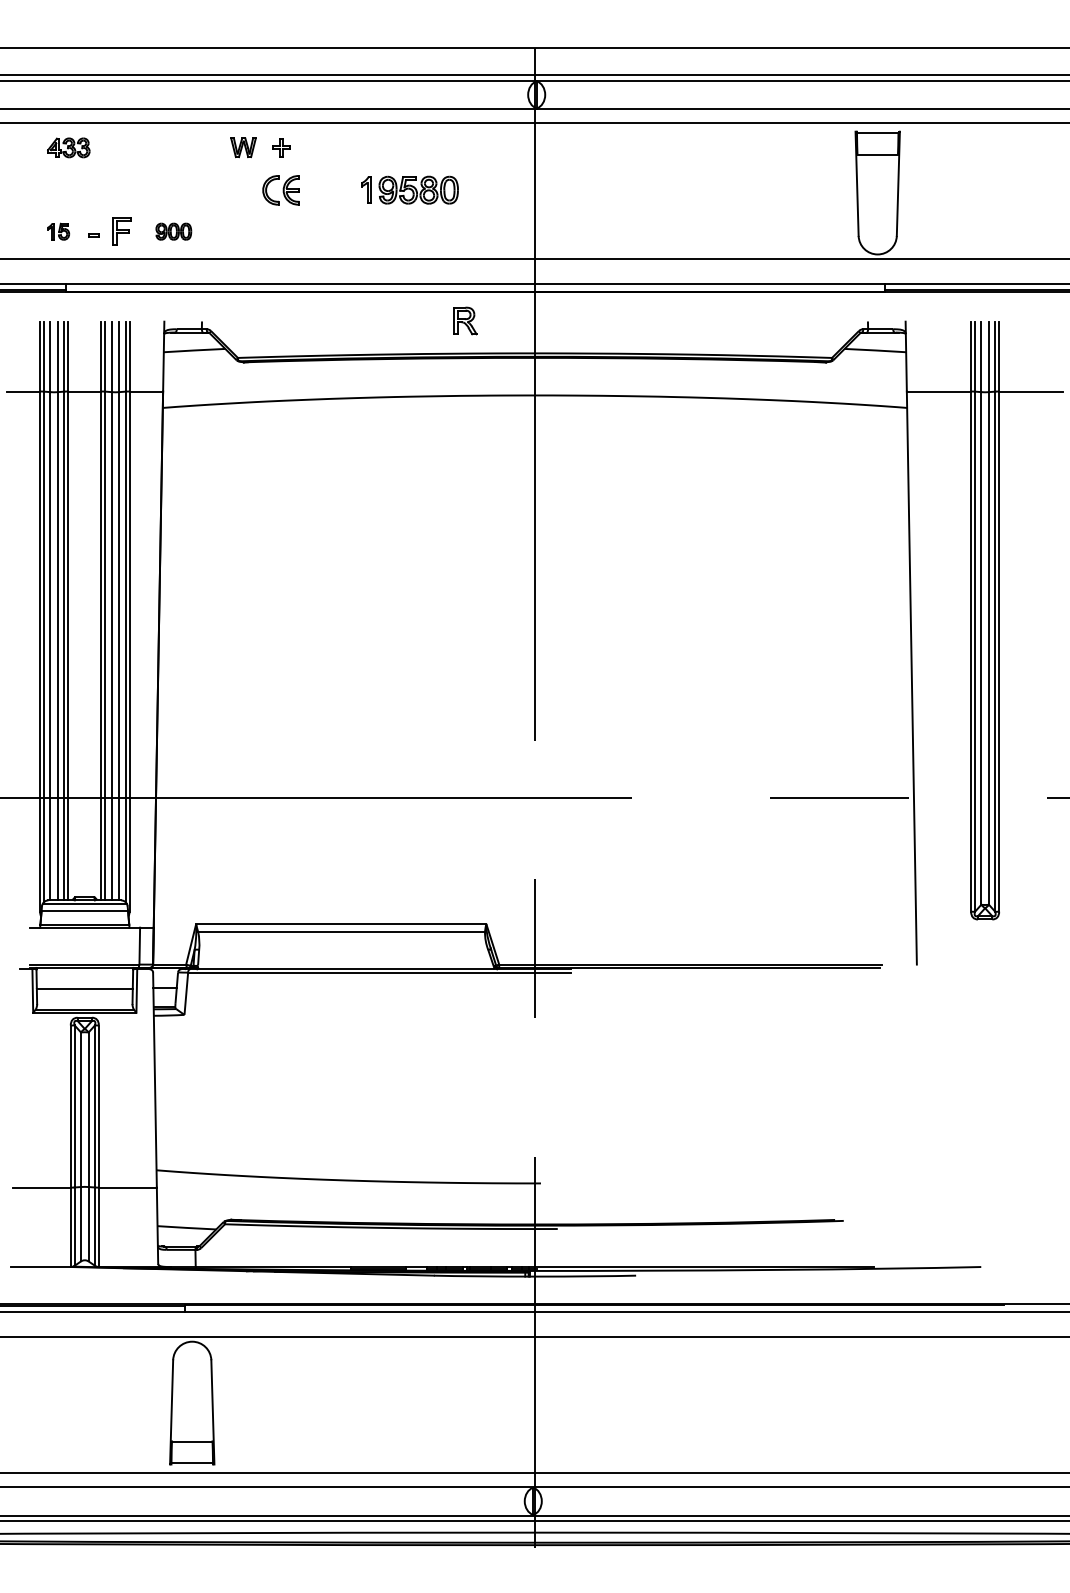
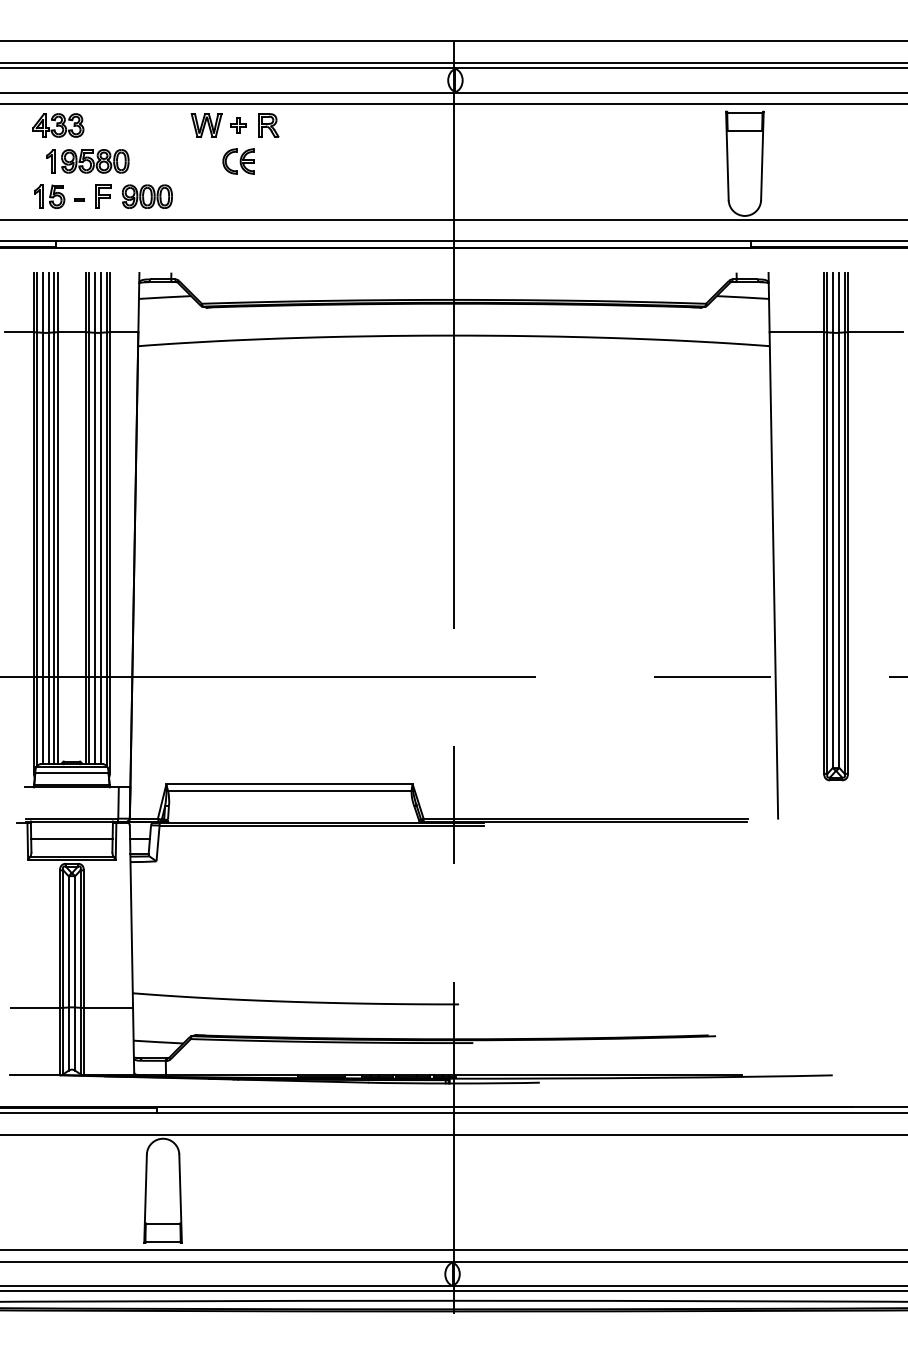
part: (69, 147) -> (58, 125), size x1.43
part: (243, 147) -> (206, 125), size x1.43
part: (409, 190) -> (87, 161), moved
part: (58, 231) -> (49, 196), size x1.67
part: (173, 231) -> (147, 196), size x1.67
part: (464, 321) -> (268, 125), moved

